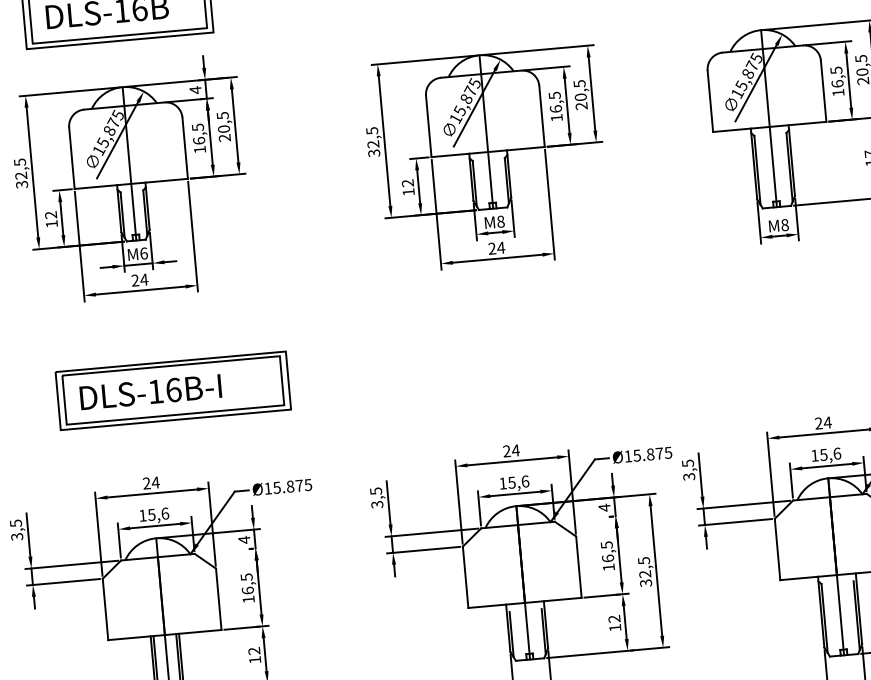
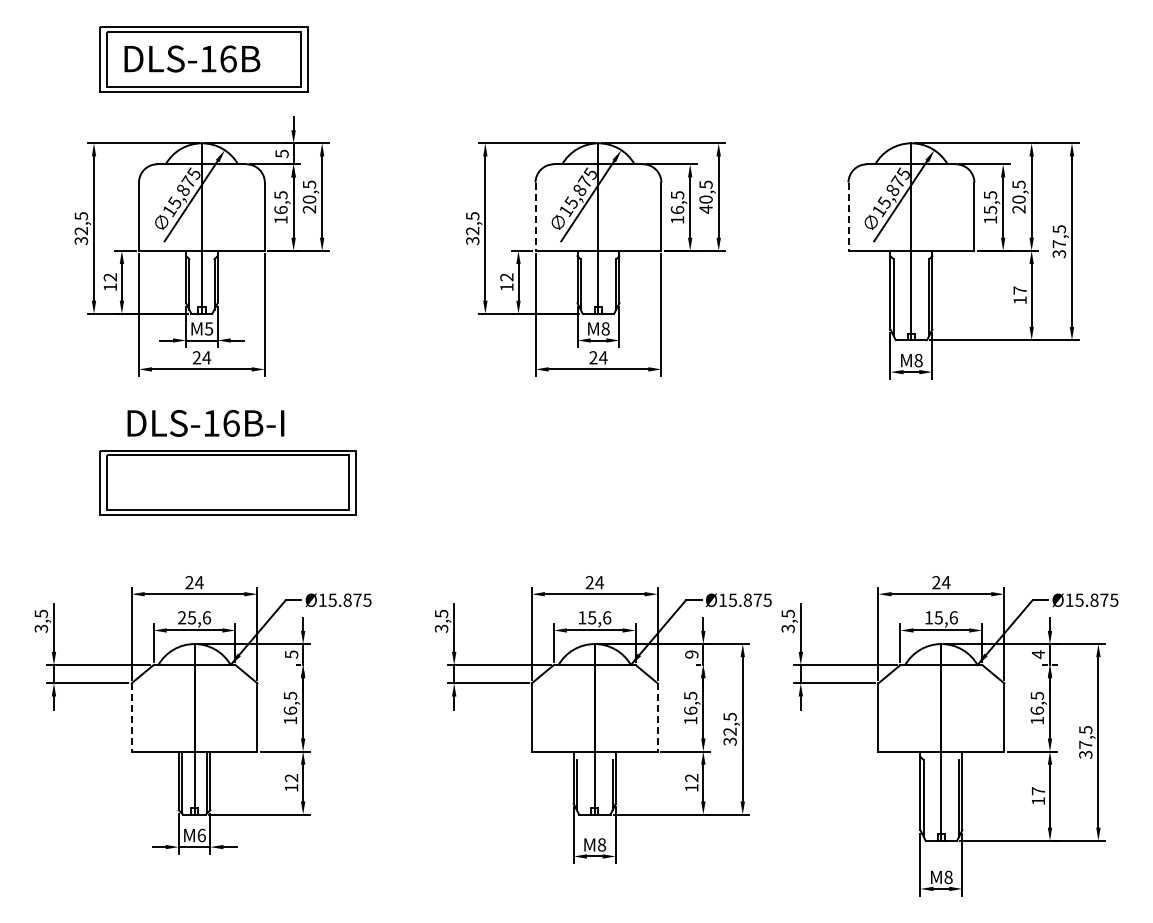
text: (837, 84) -> (990, 210), 16,5 -> 15,5
text: (195, 89) -> (281, 153), 4 -> 5
line: (710, 101) -> (848, 217), solid -> dashed
text: (581, 106) -> (705, 209), 20,5 -> 40,5
line: (428, 127) -> (535, 217), solid -> dashed
text: (144, 253) -> (209, 328), 6 -> 5
text: (150, 391) -> (205, 422), moved
text: (604, 507) -> (691, 654), 4 -> 9
text: (143, 515) -> (182, 617), 15,6 -> 25,6
text: (244, 539) -> (291, 654), 4 -> 5
line: (578, 567) -> (657, 717), solid -> dashed
line: (105, 609) -> (131, 717), solid -> dashed

